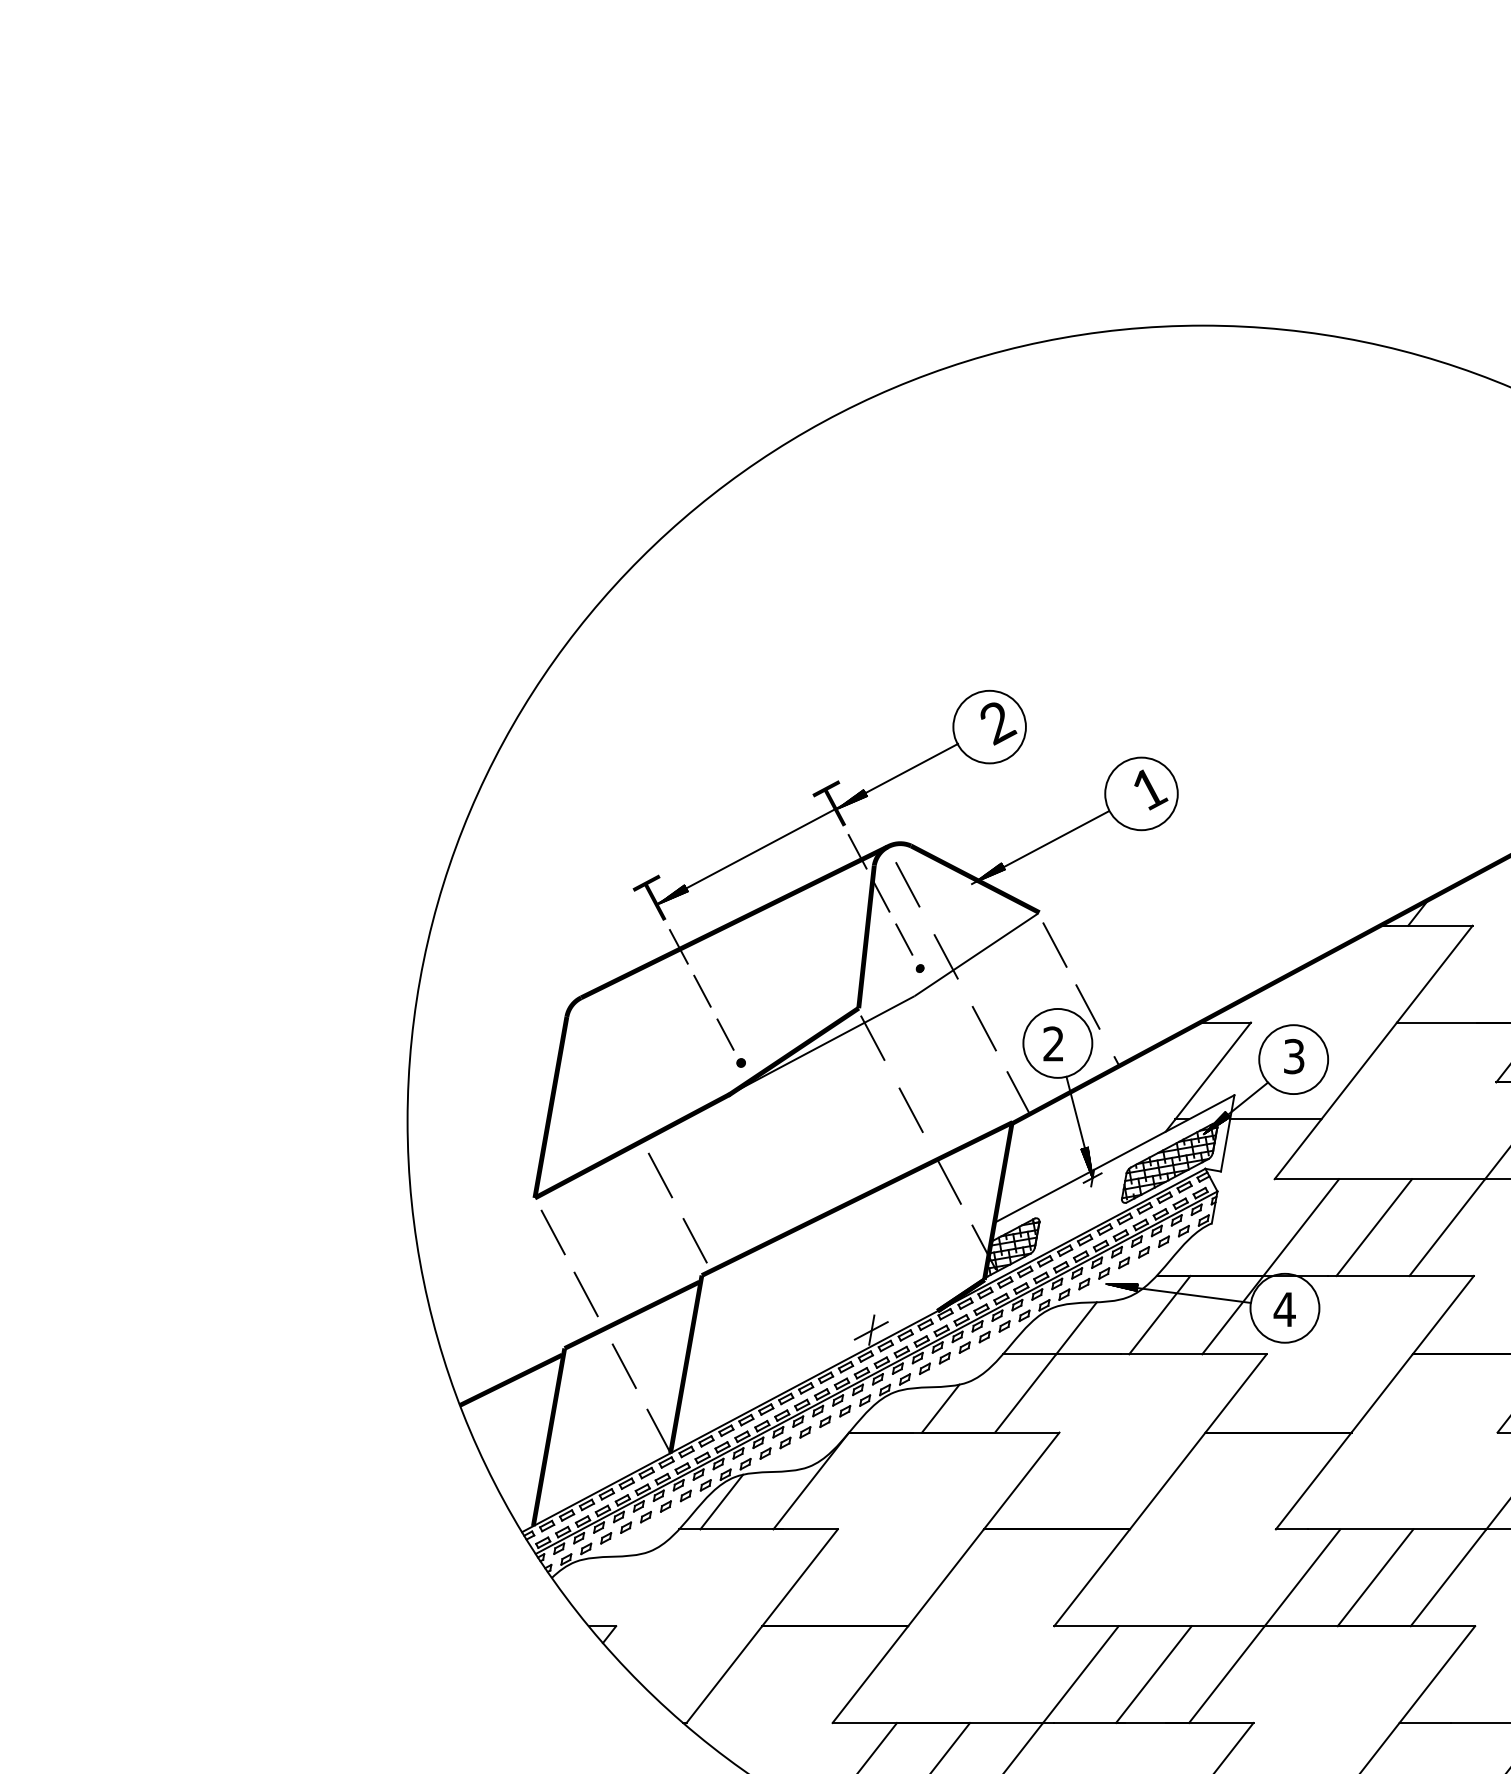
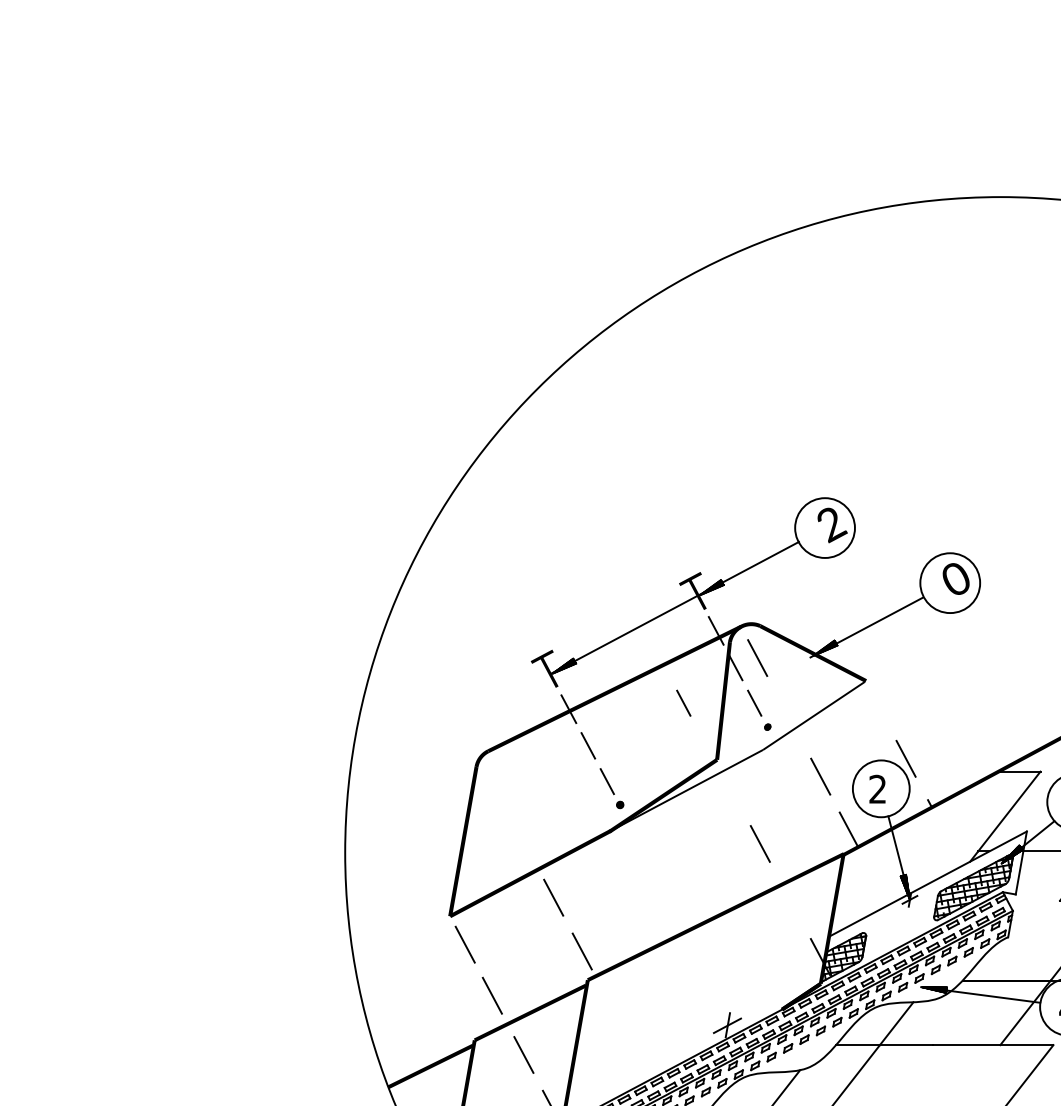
text: (1150, 789) -> (957, 579), 1 -> 0
line: (818, 939) -> (683, 703), added
line: (1054, 944) -> (878, 707), removed
line: (945, 956) -> (788, 717), removed
line: (872, 1037) -> (728, 783), removed
line: (948, 1181) -> (791, 902), removed
line: (1159, 1314) -> (965, 1012), removed

